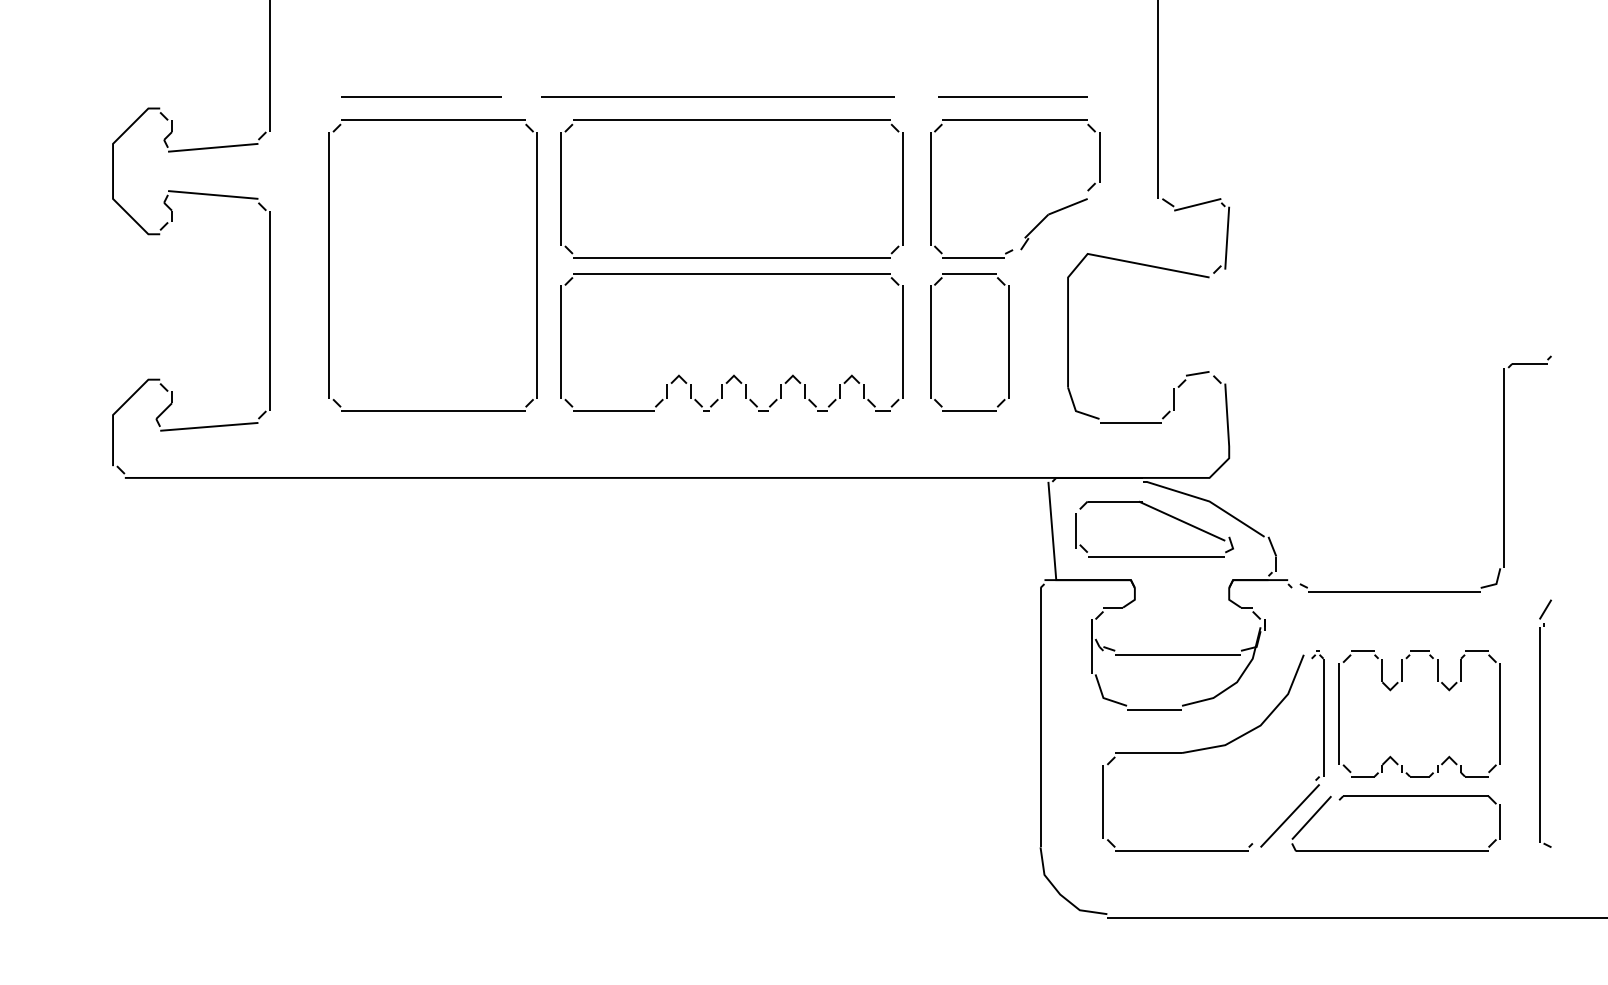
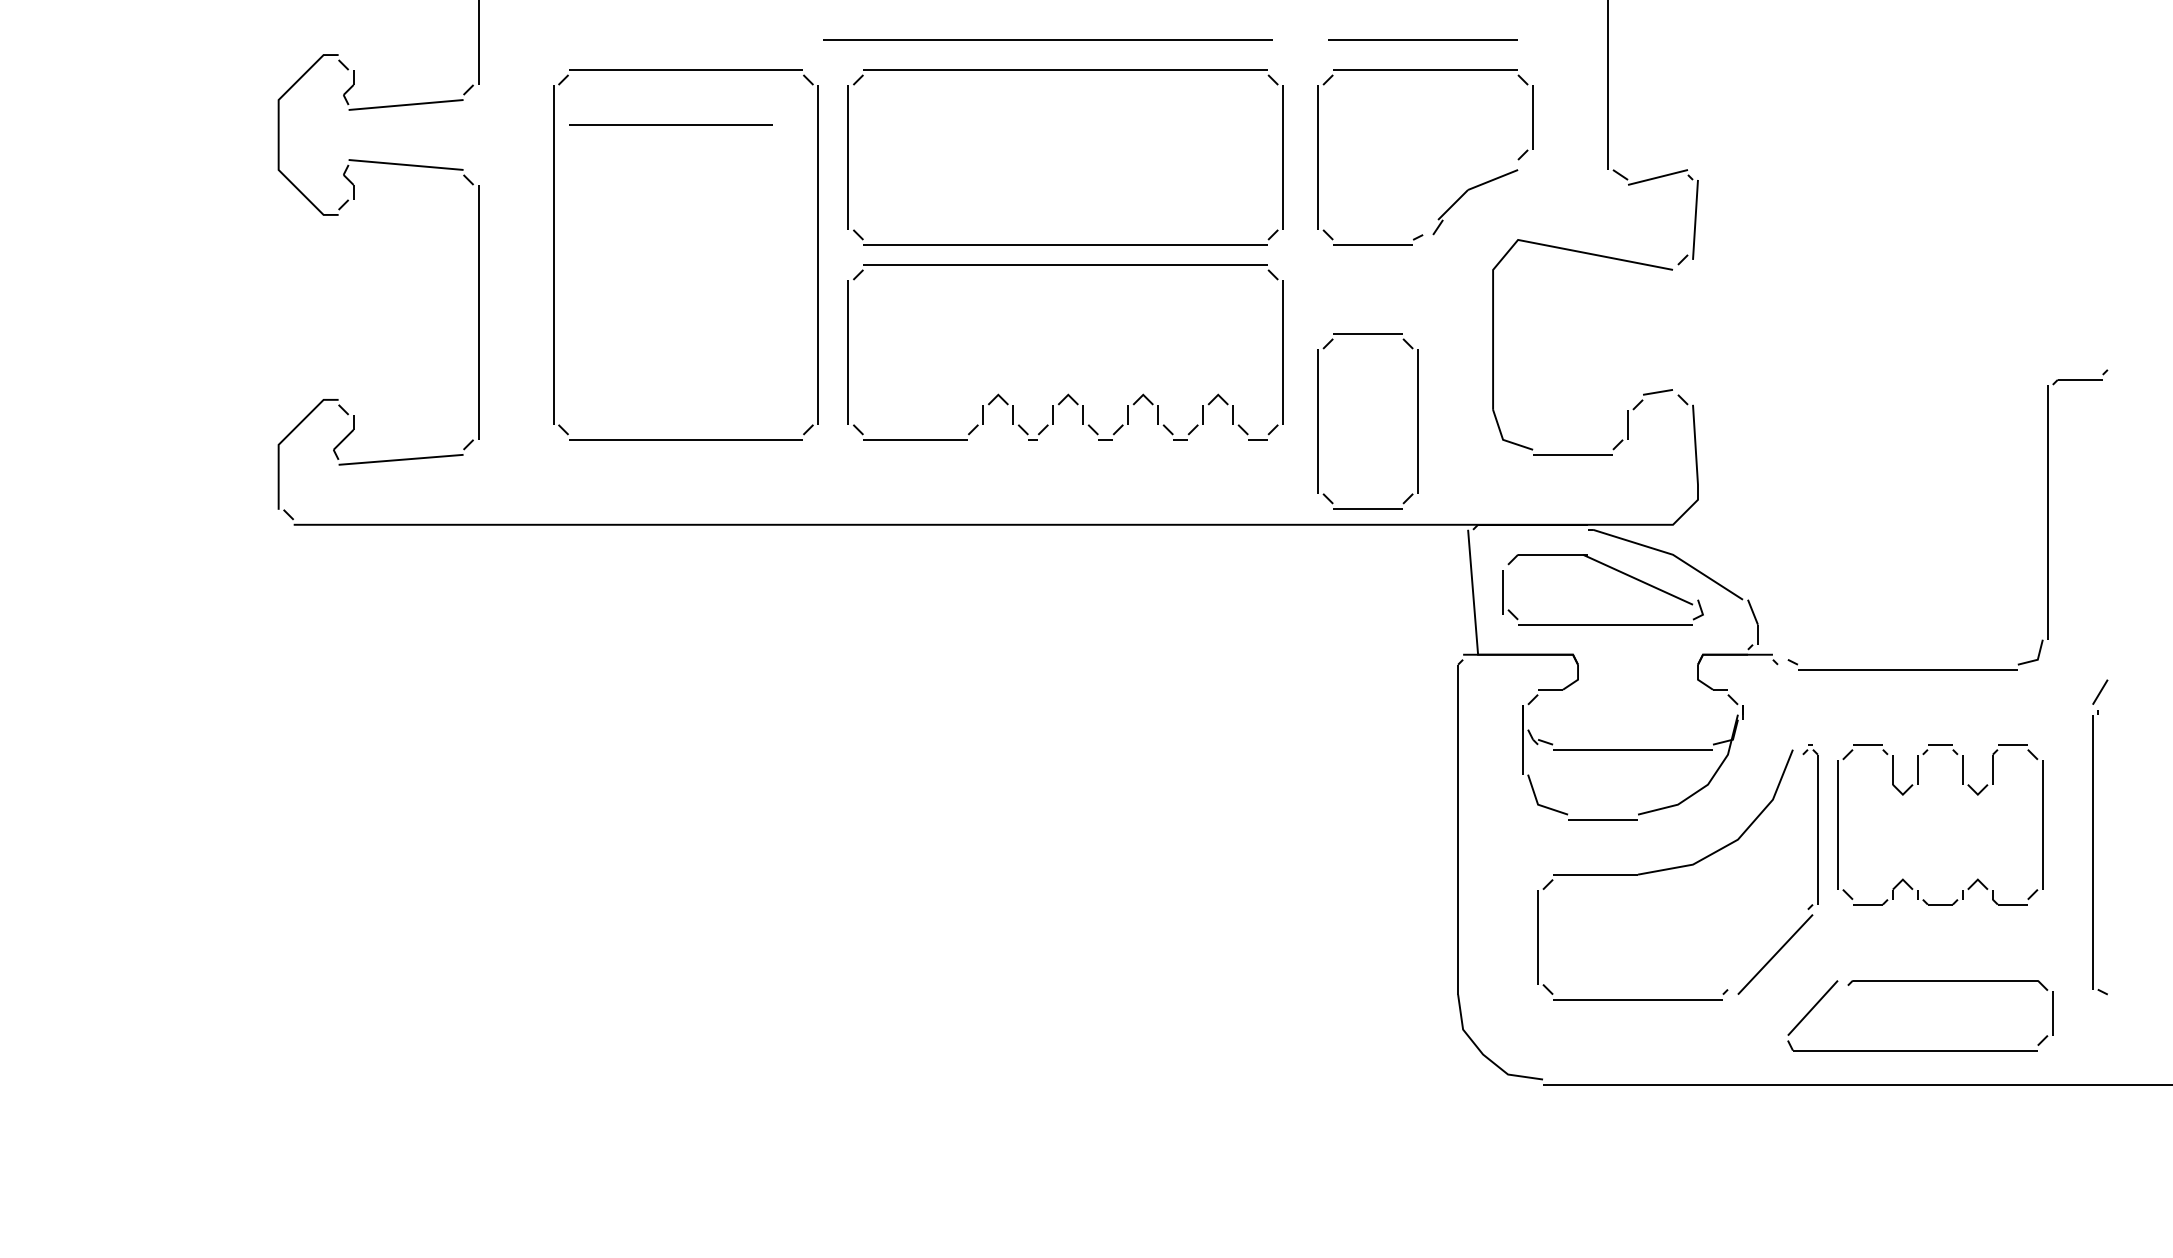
line: (421, 96) -> (670, 124), moved
part: (930, 342) -> (1318, 421), moved
part: (1396, 796) -> (1920, 981), moved

